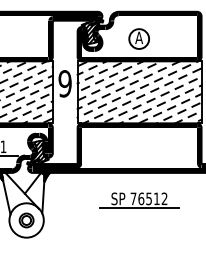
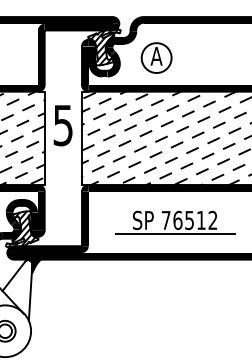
part: (138, 38) -> (155, 57), moved
text: (64, 83) -> (62, 124), 9 -> 5
part: (139, 200) -> (175, 222), moved

